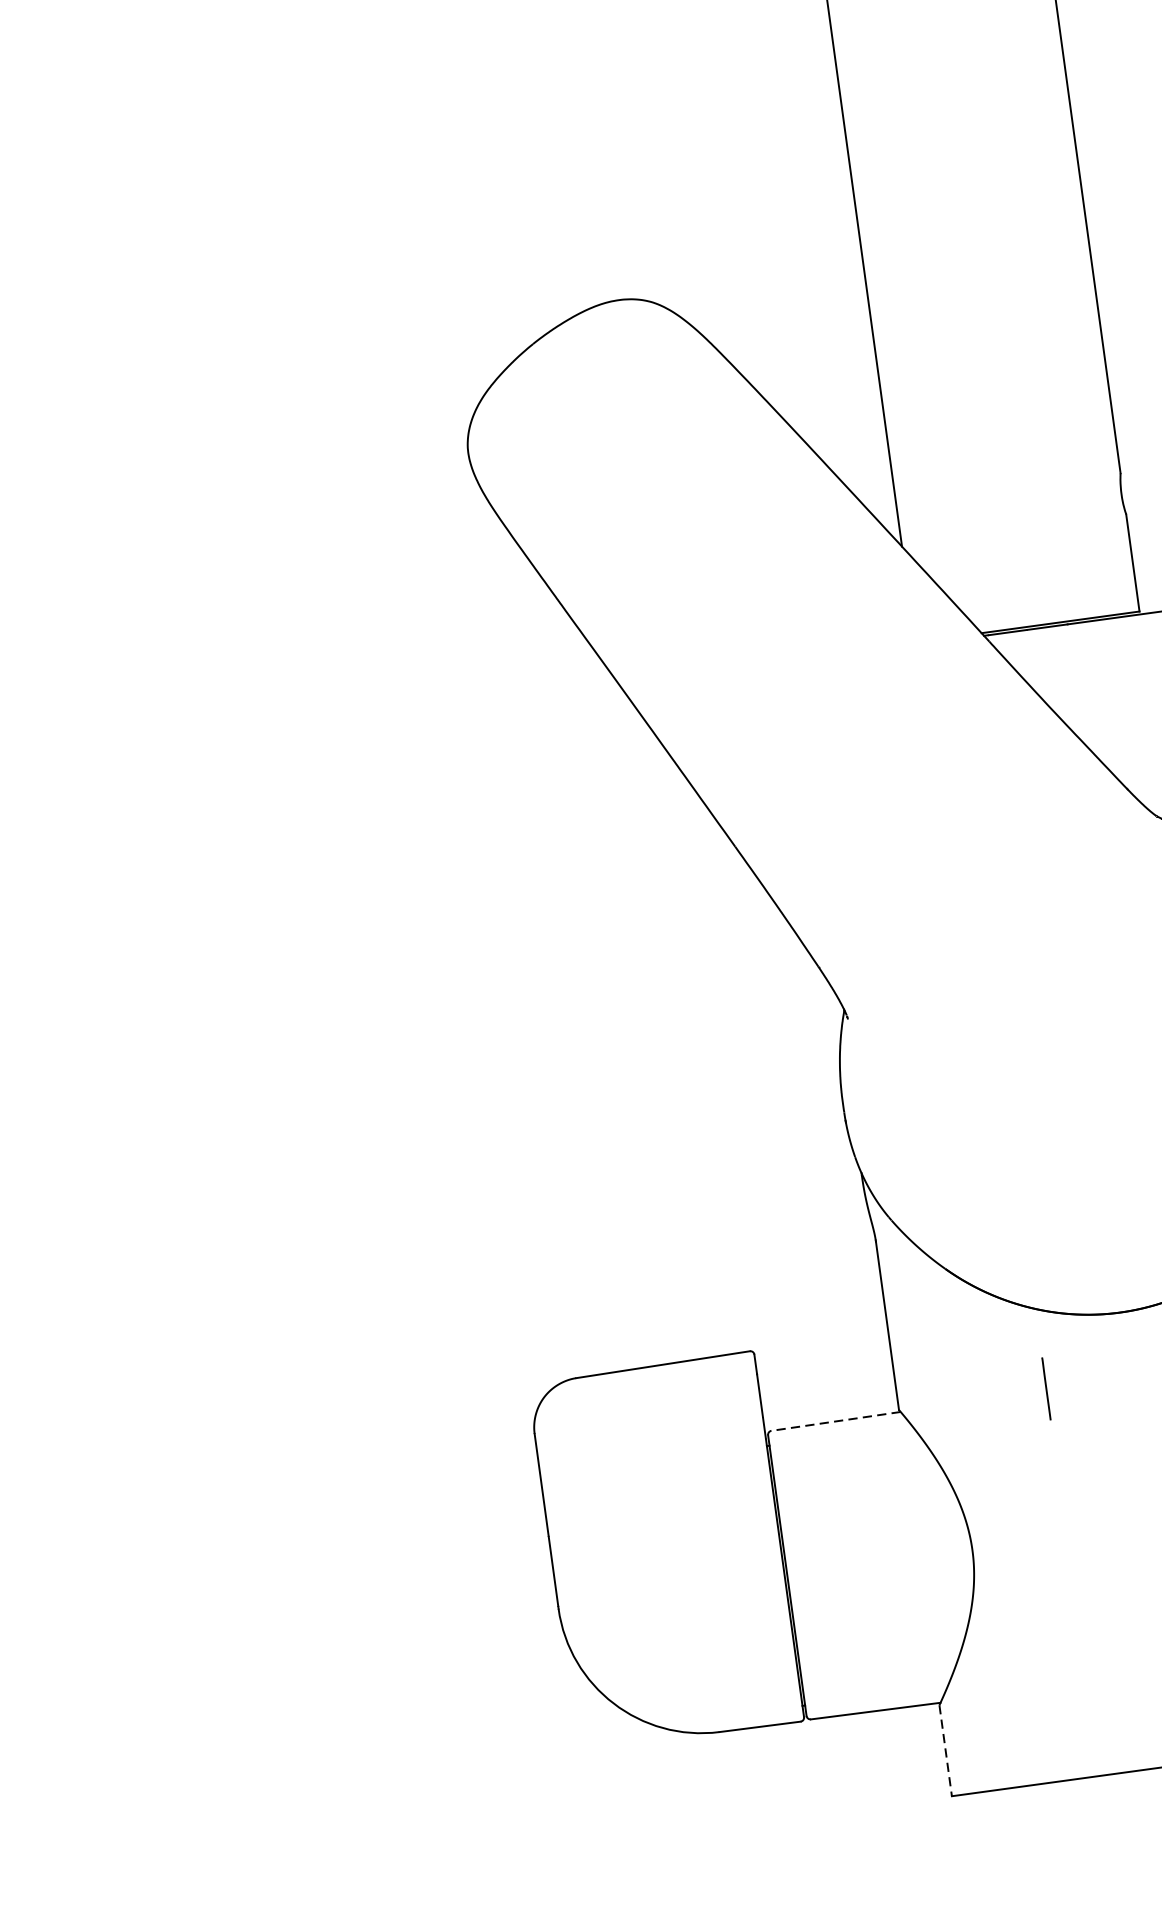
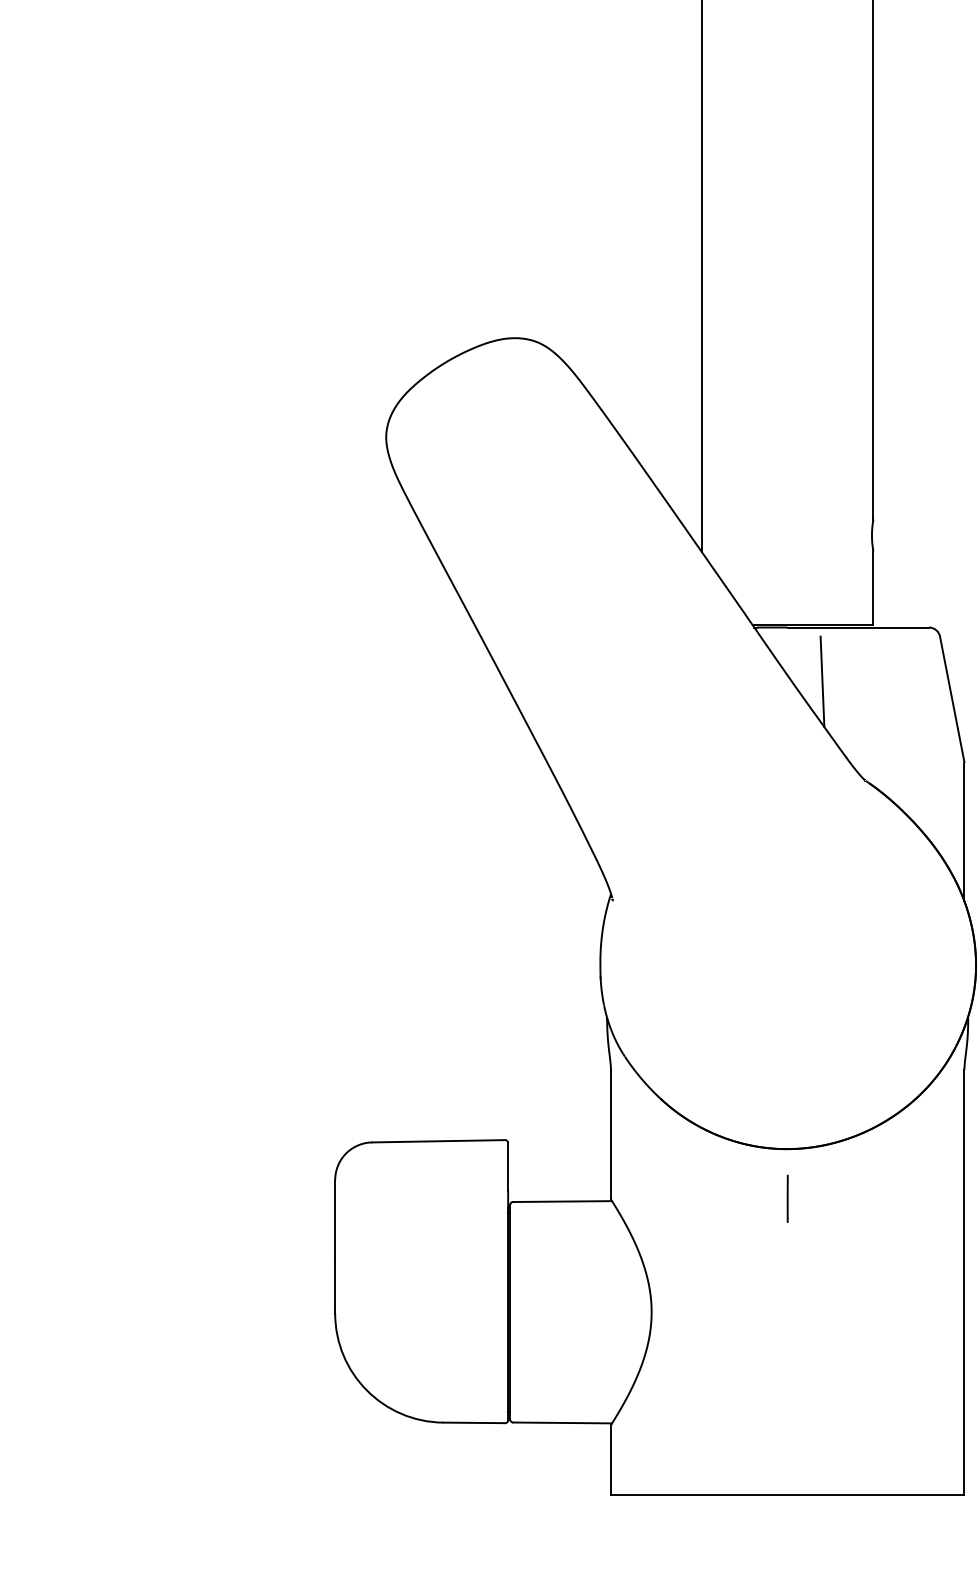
line: (1082, 694) -> (822, 681), added
line: (1046, 1388) -> (787, 1198), moved
line: (835, 1421) -> (562, 1201), dashed -> solid
line: (945, 1750) -> (610, 1459), dashed -> solid

